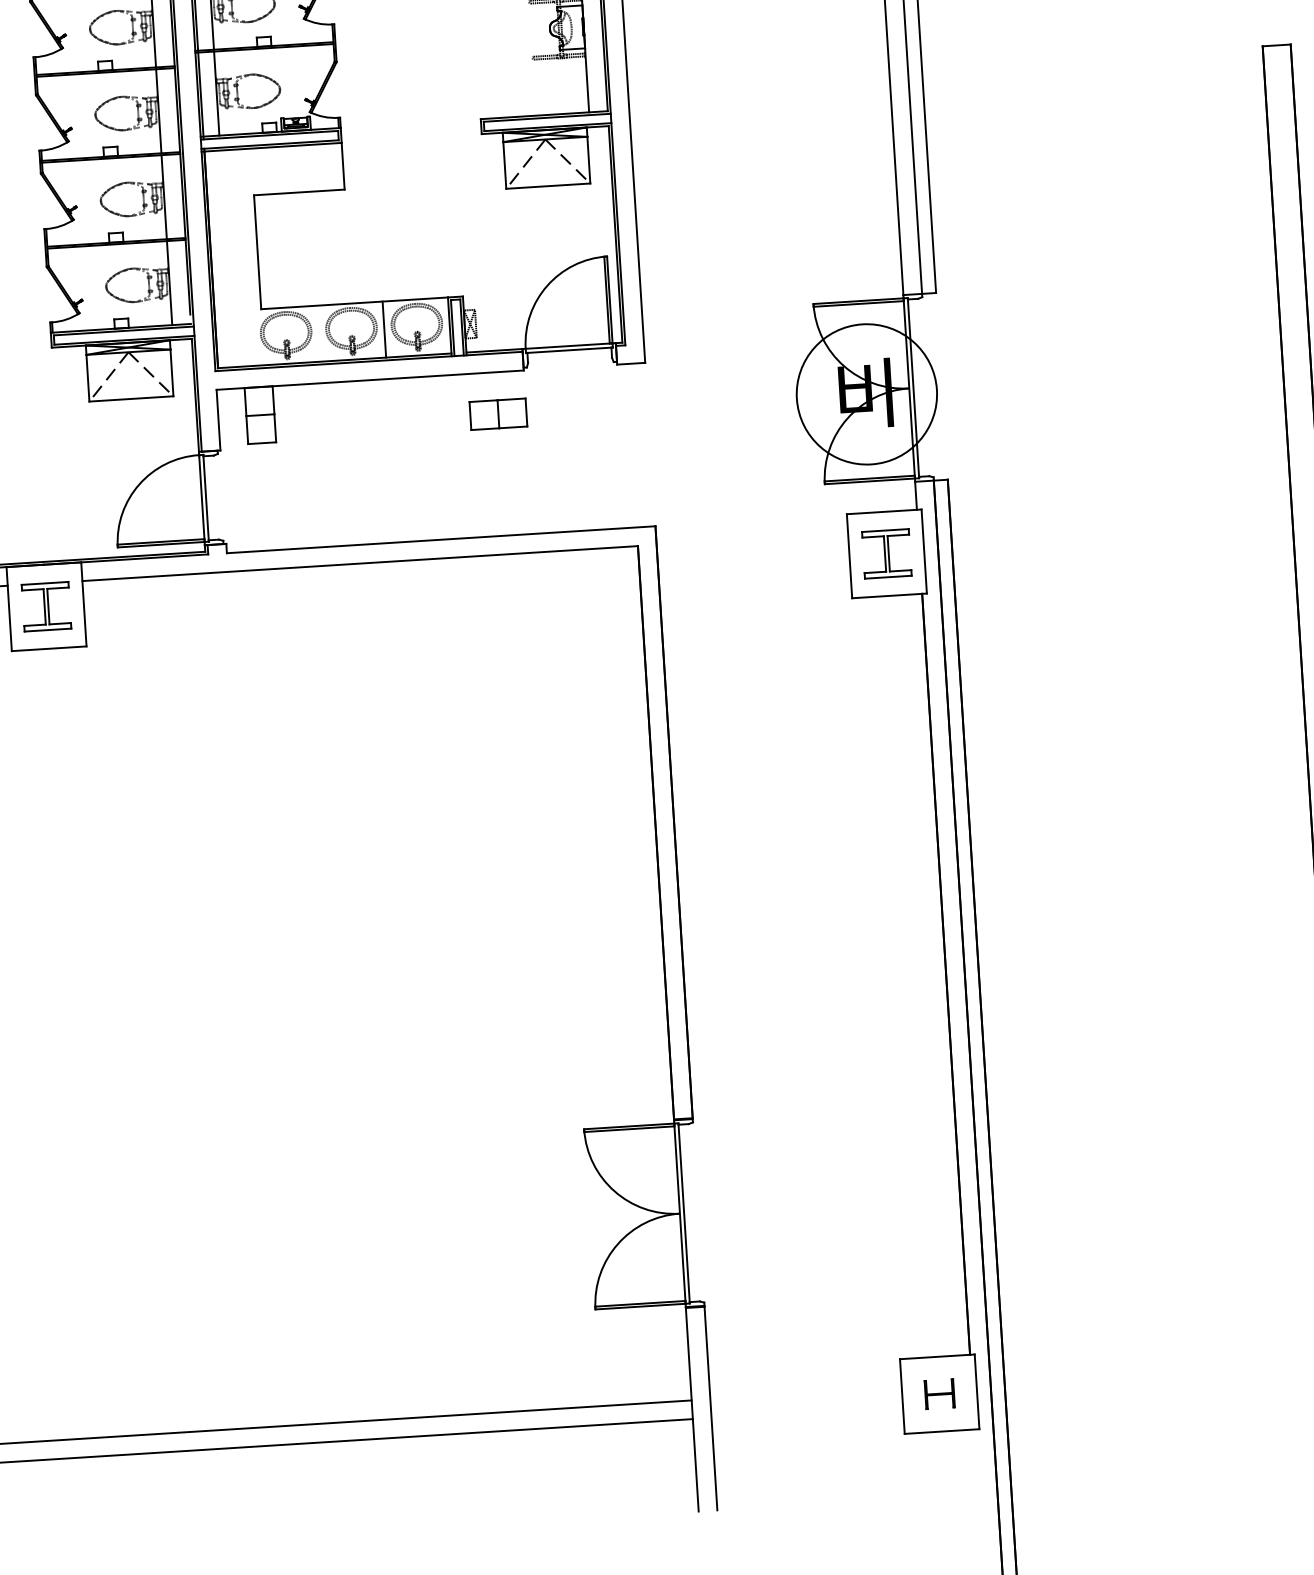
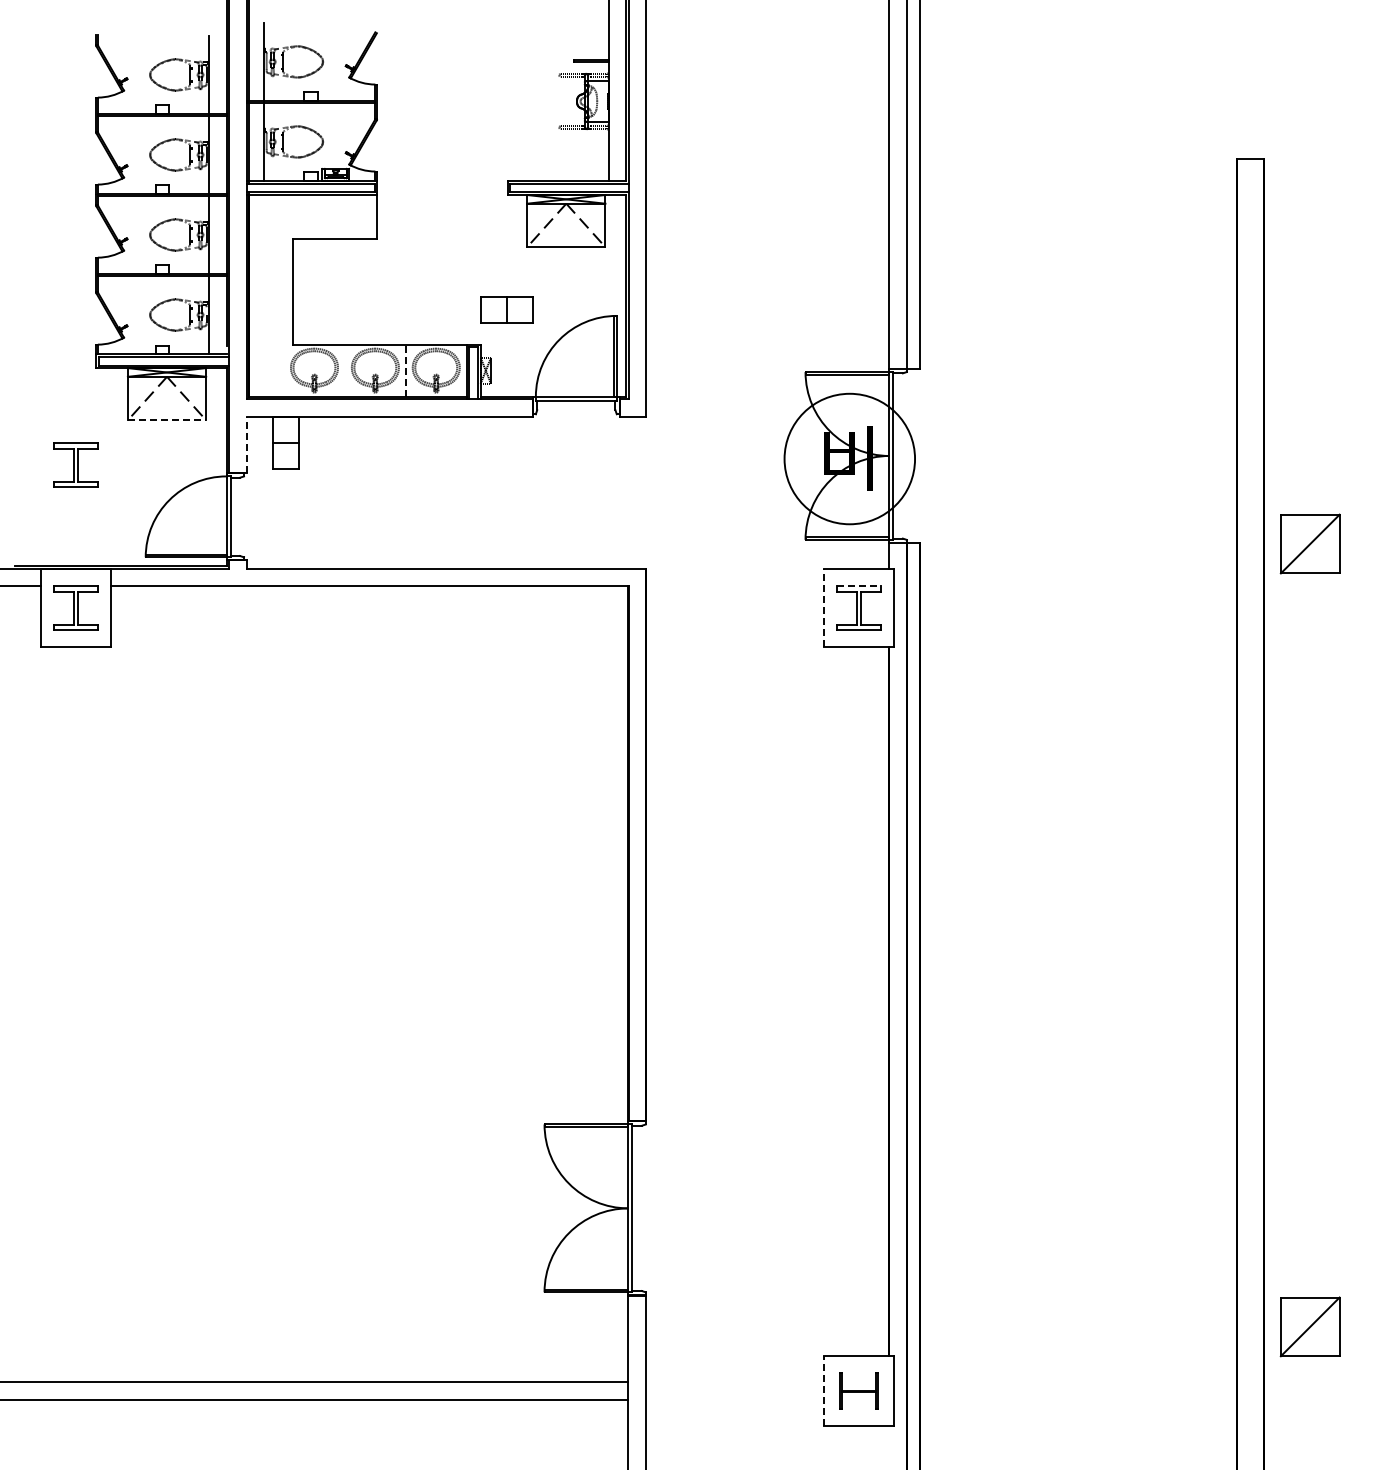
line: (384, 329) -> (405, 370), solid -> dashed
line: (131, 399) -> (167, 420), solid -> dashed
part: (498, 413) -> (506, 309), moved
line: (218, 419) -> (246, 444), solid -> dashed
part: (36, 452) -> (75, 464), added
line: (885, 530) -> (859, 586), solid -> dashed
line: (849, 555) -> (824, 607), solid -> dashed
part: (939, 1393) -> (858, 1390), size x1.4
line: (902, 1396) -> (824, 1391), solid -> dashed

